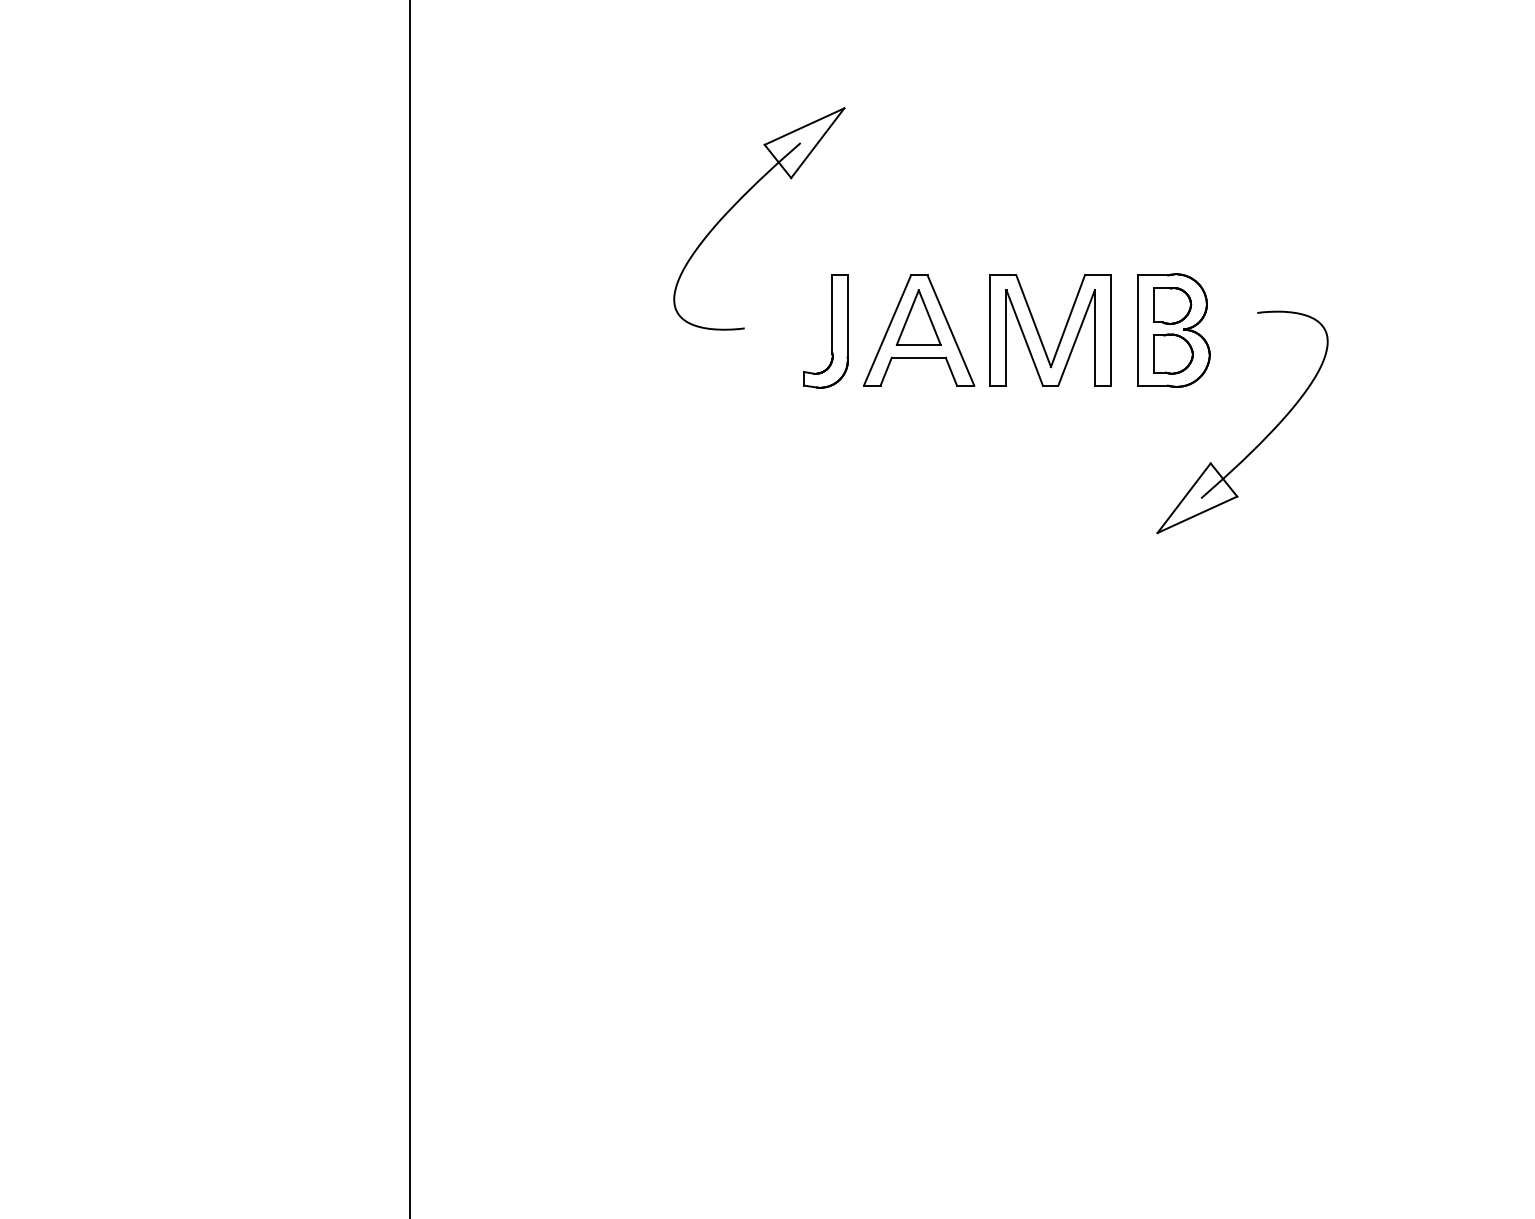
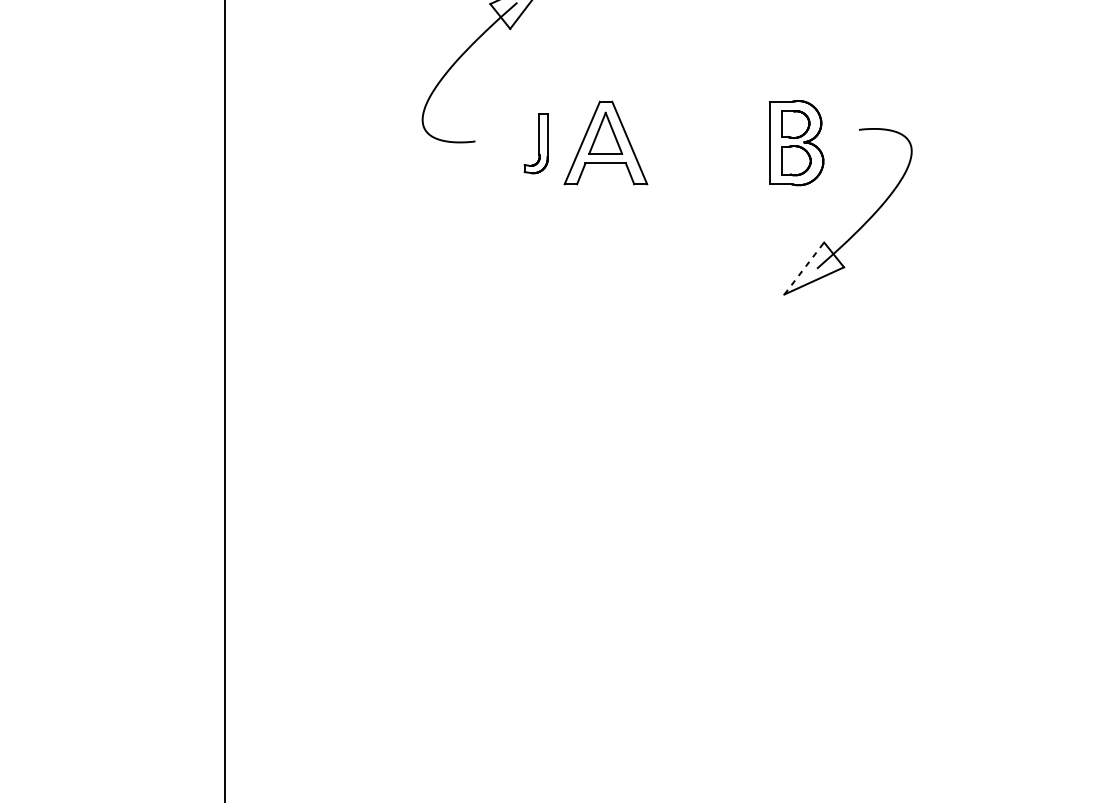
part: (825, 331) -> (535, 143), size x0.7
part: (1040, 335) -> (696, 146), removed
line: (1184, 498) -> (804, 268), solid -> dashed

